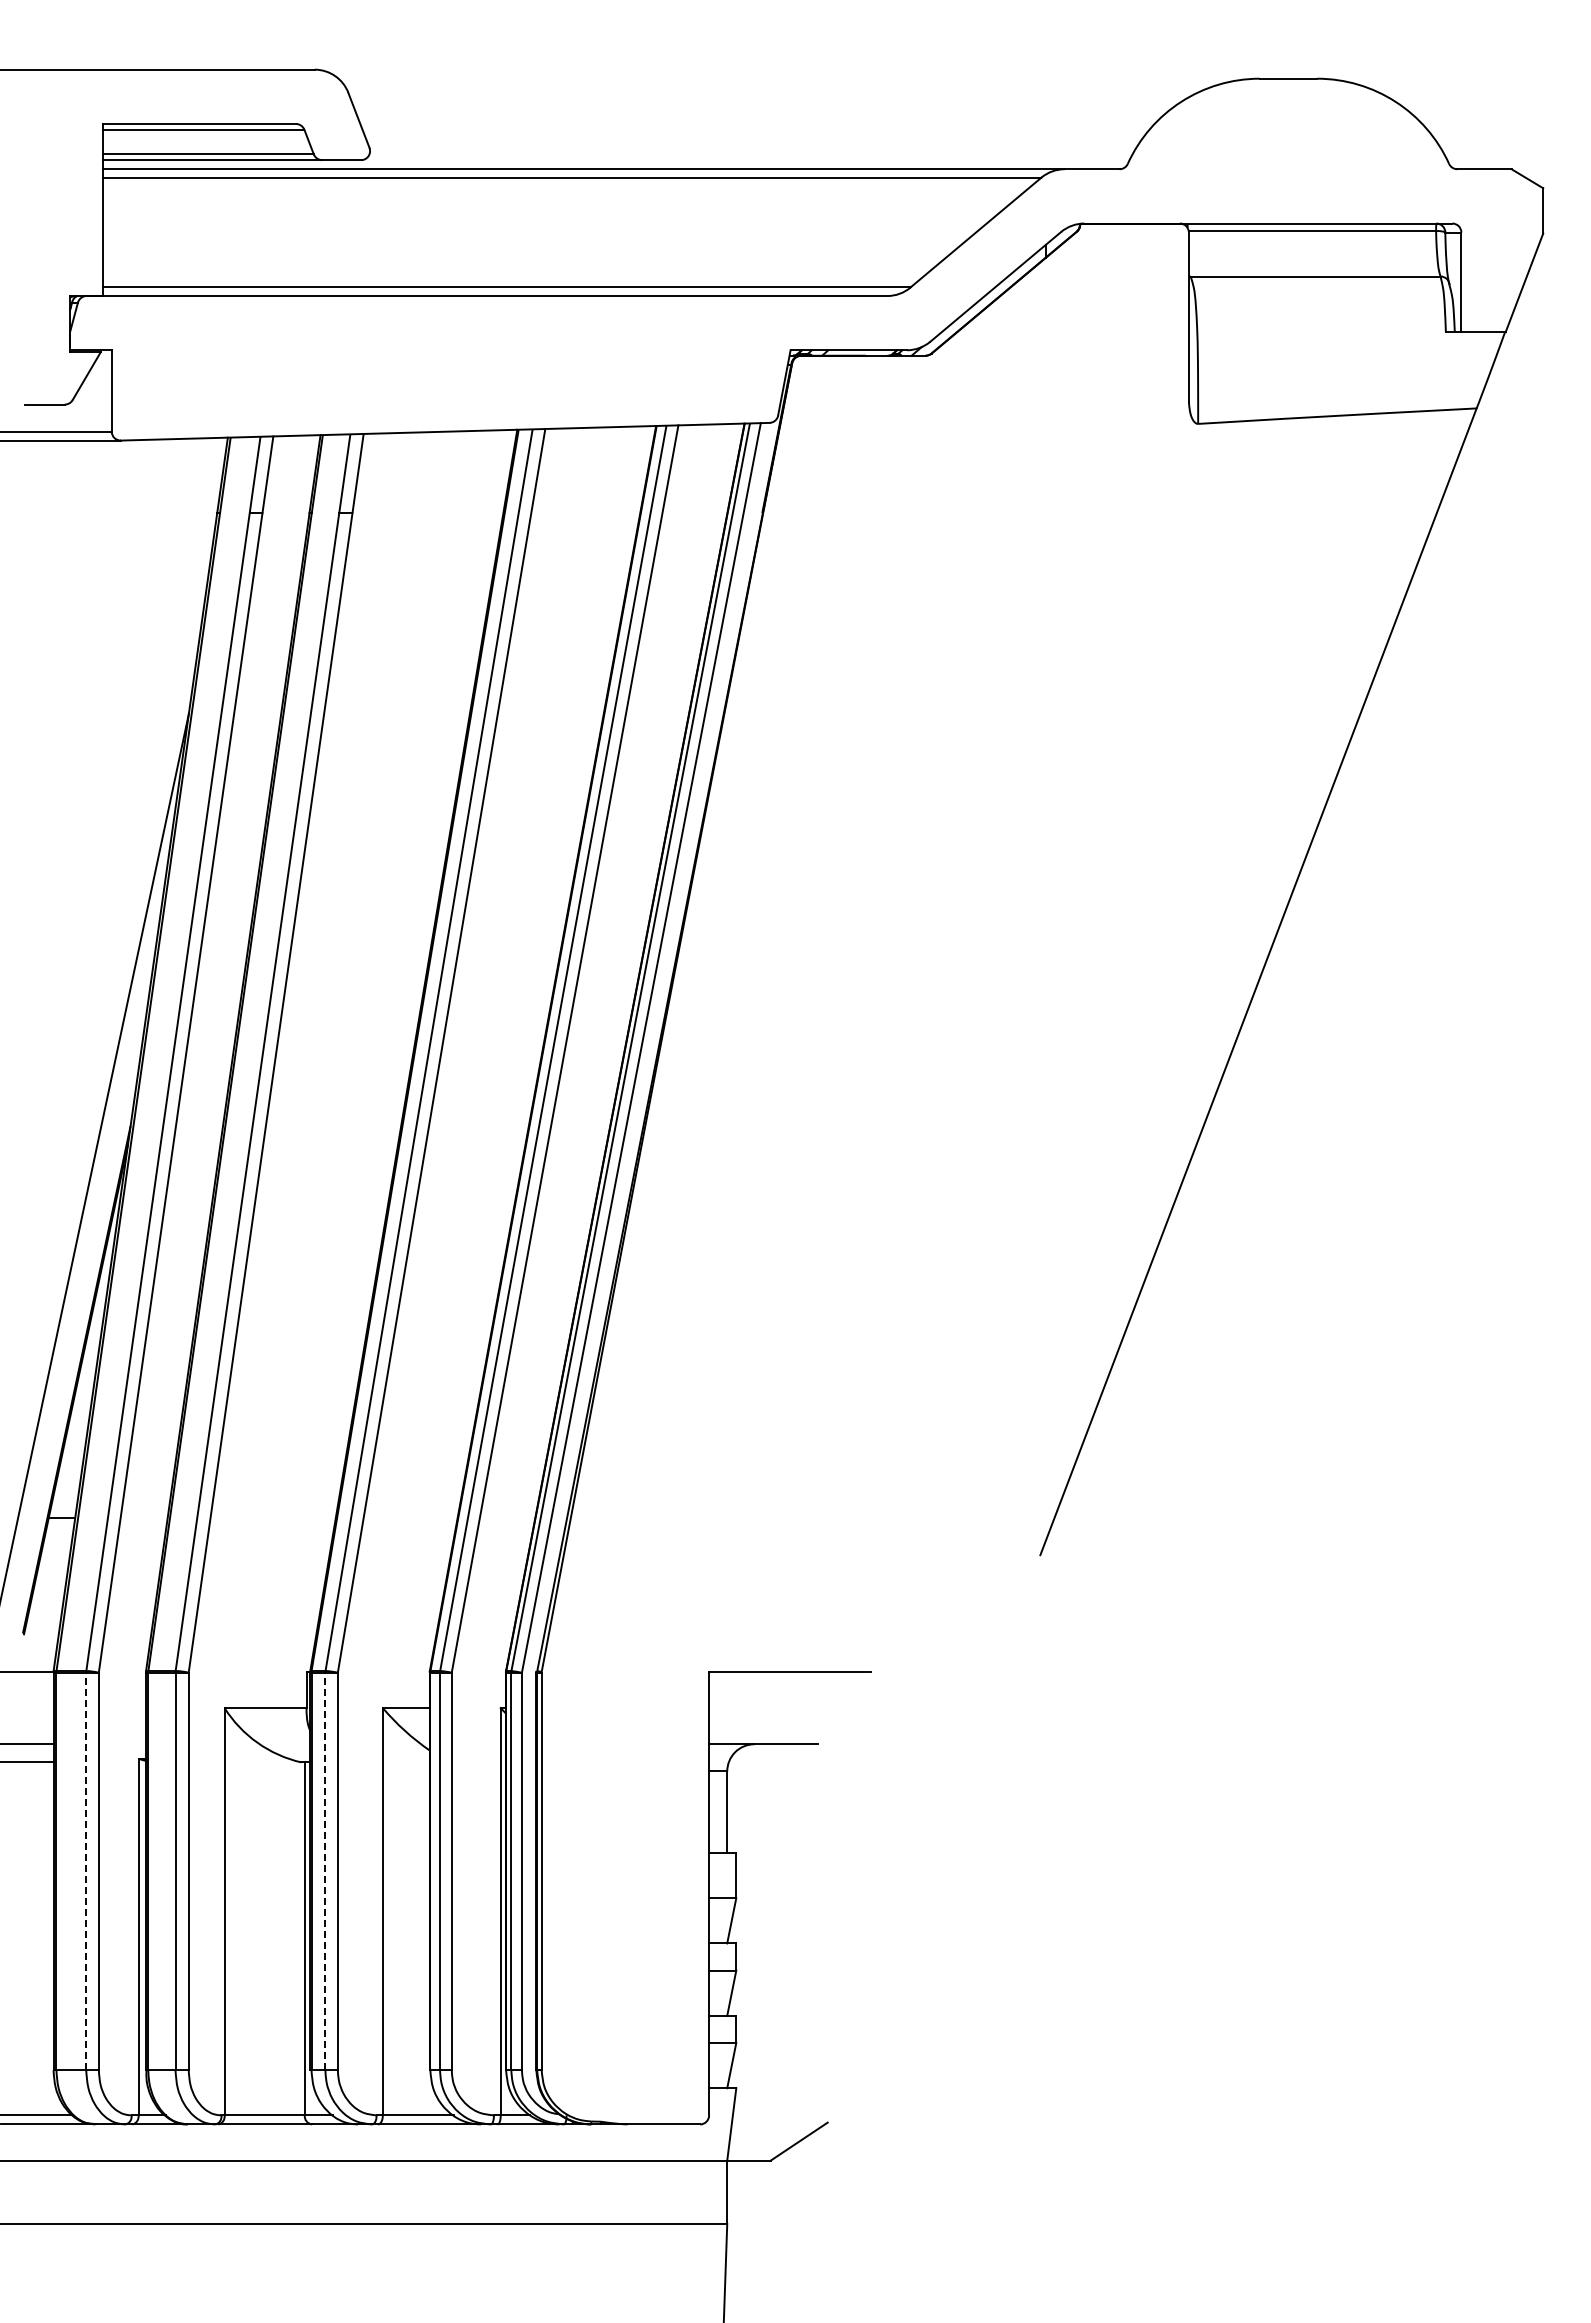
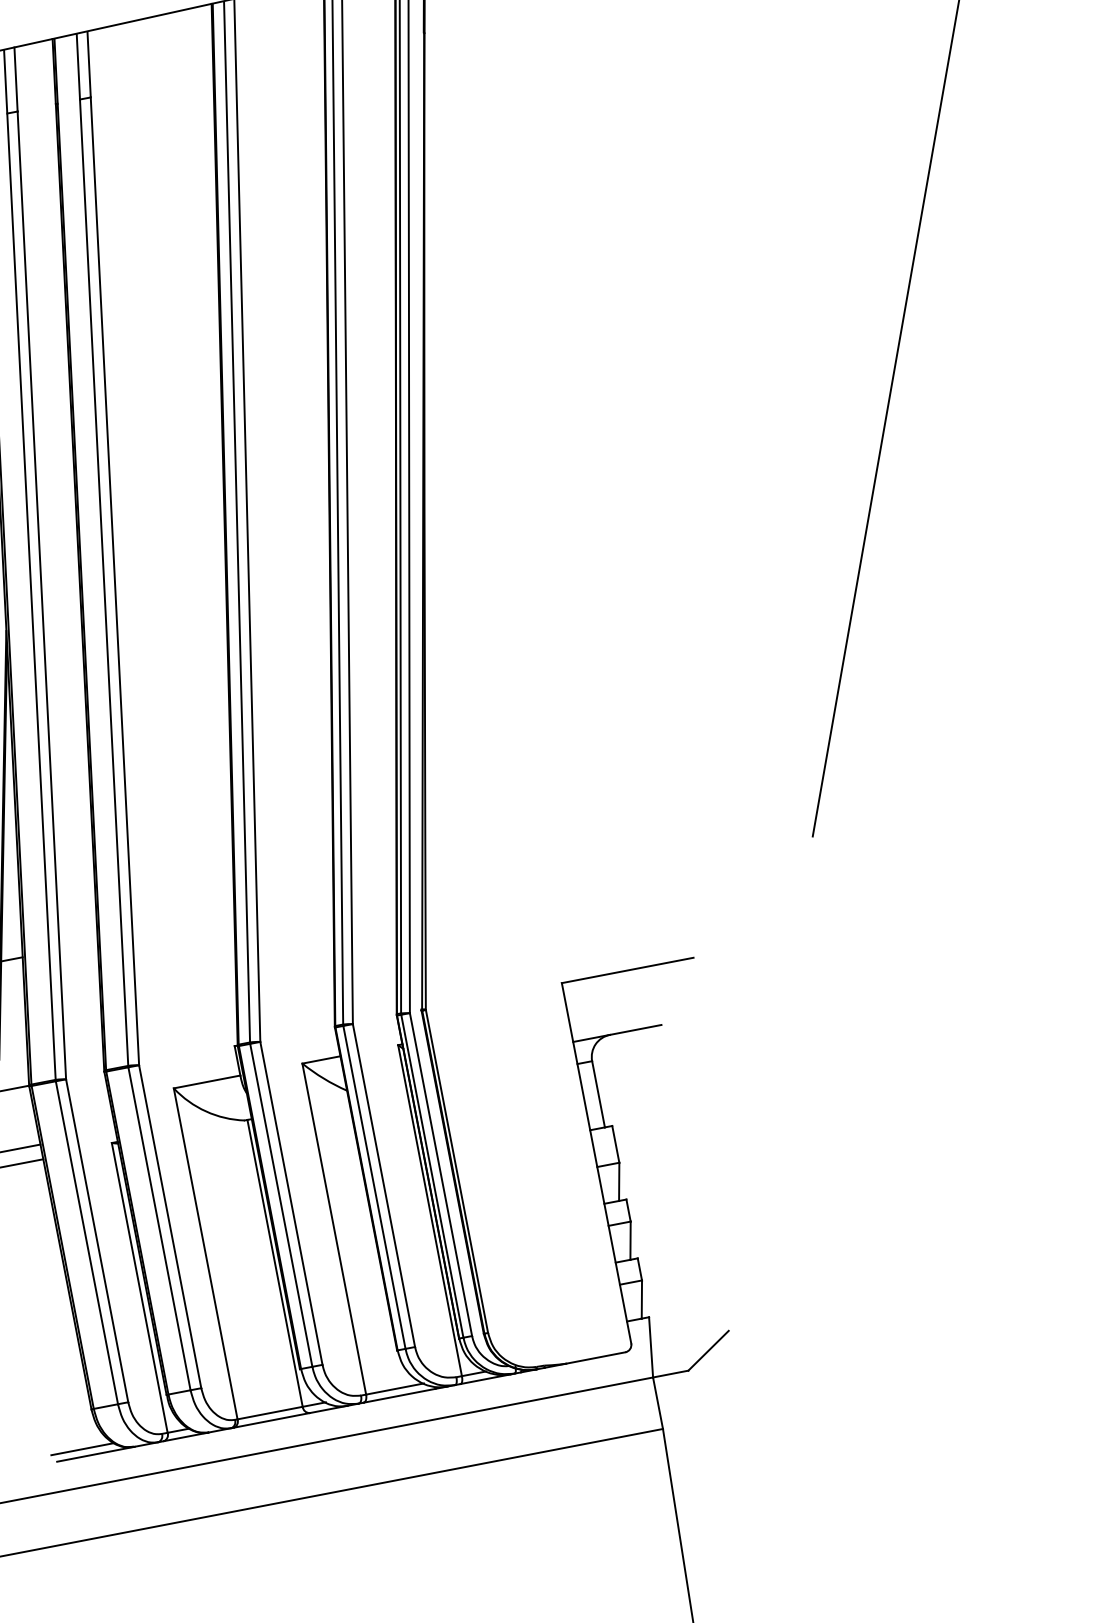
line: (86, 1871) -> (87, 1242), dashed -> solid
line: (325, 1871) -> (281, 1205), dashed -> solid

